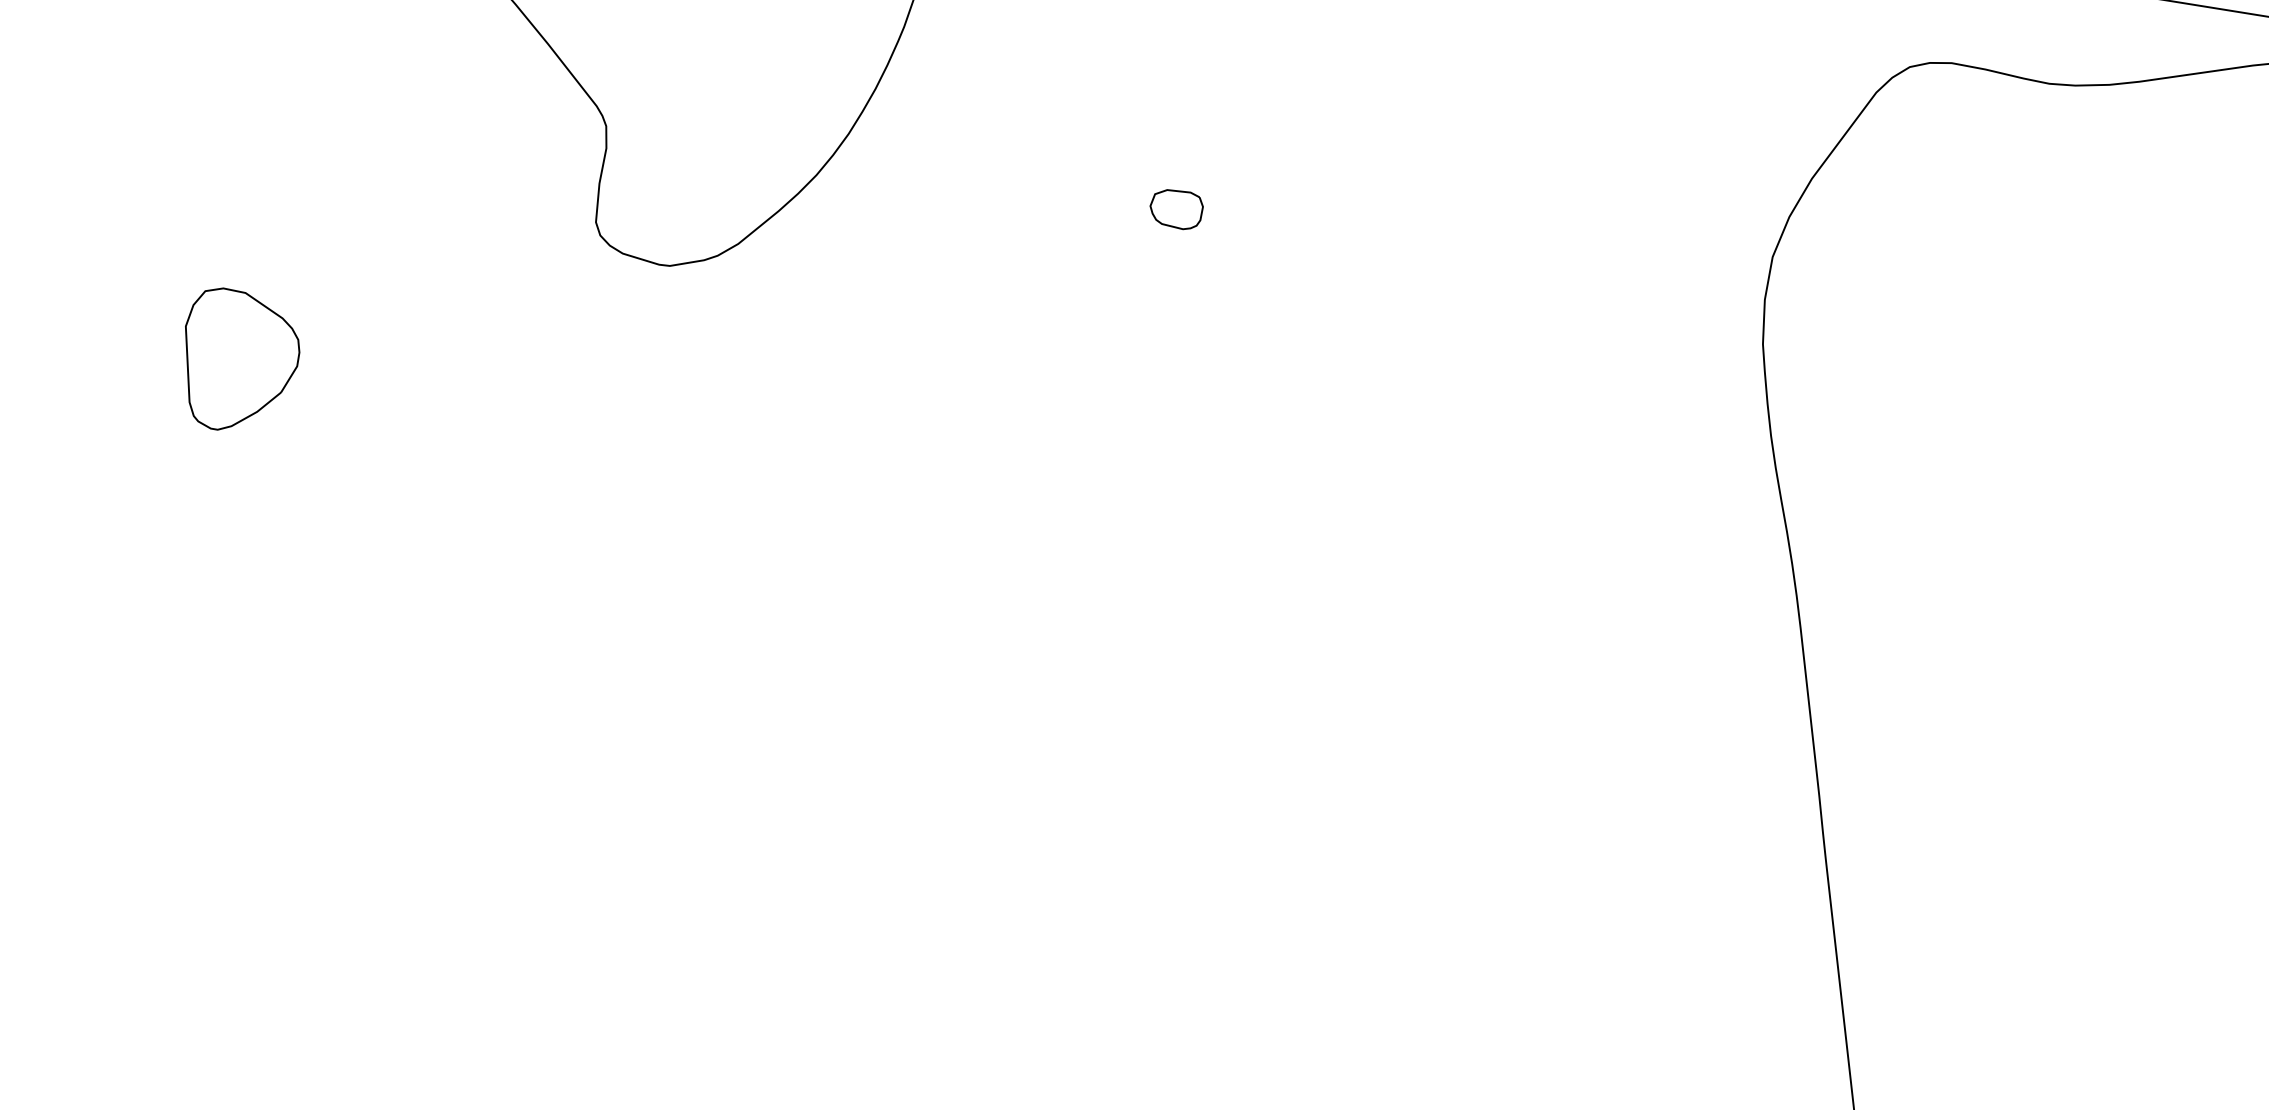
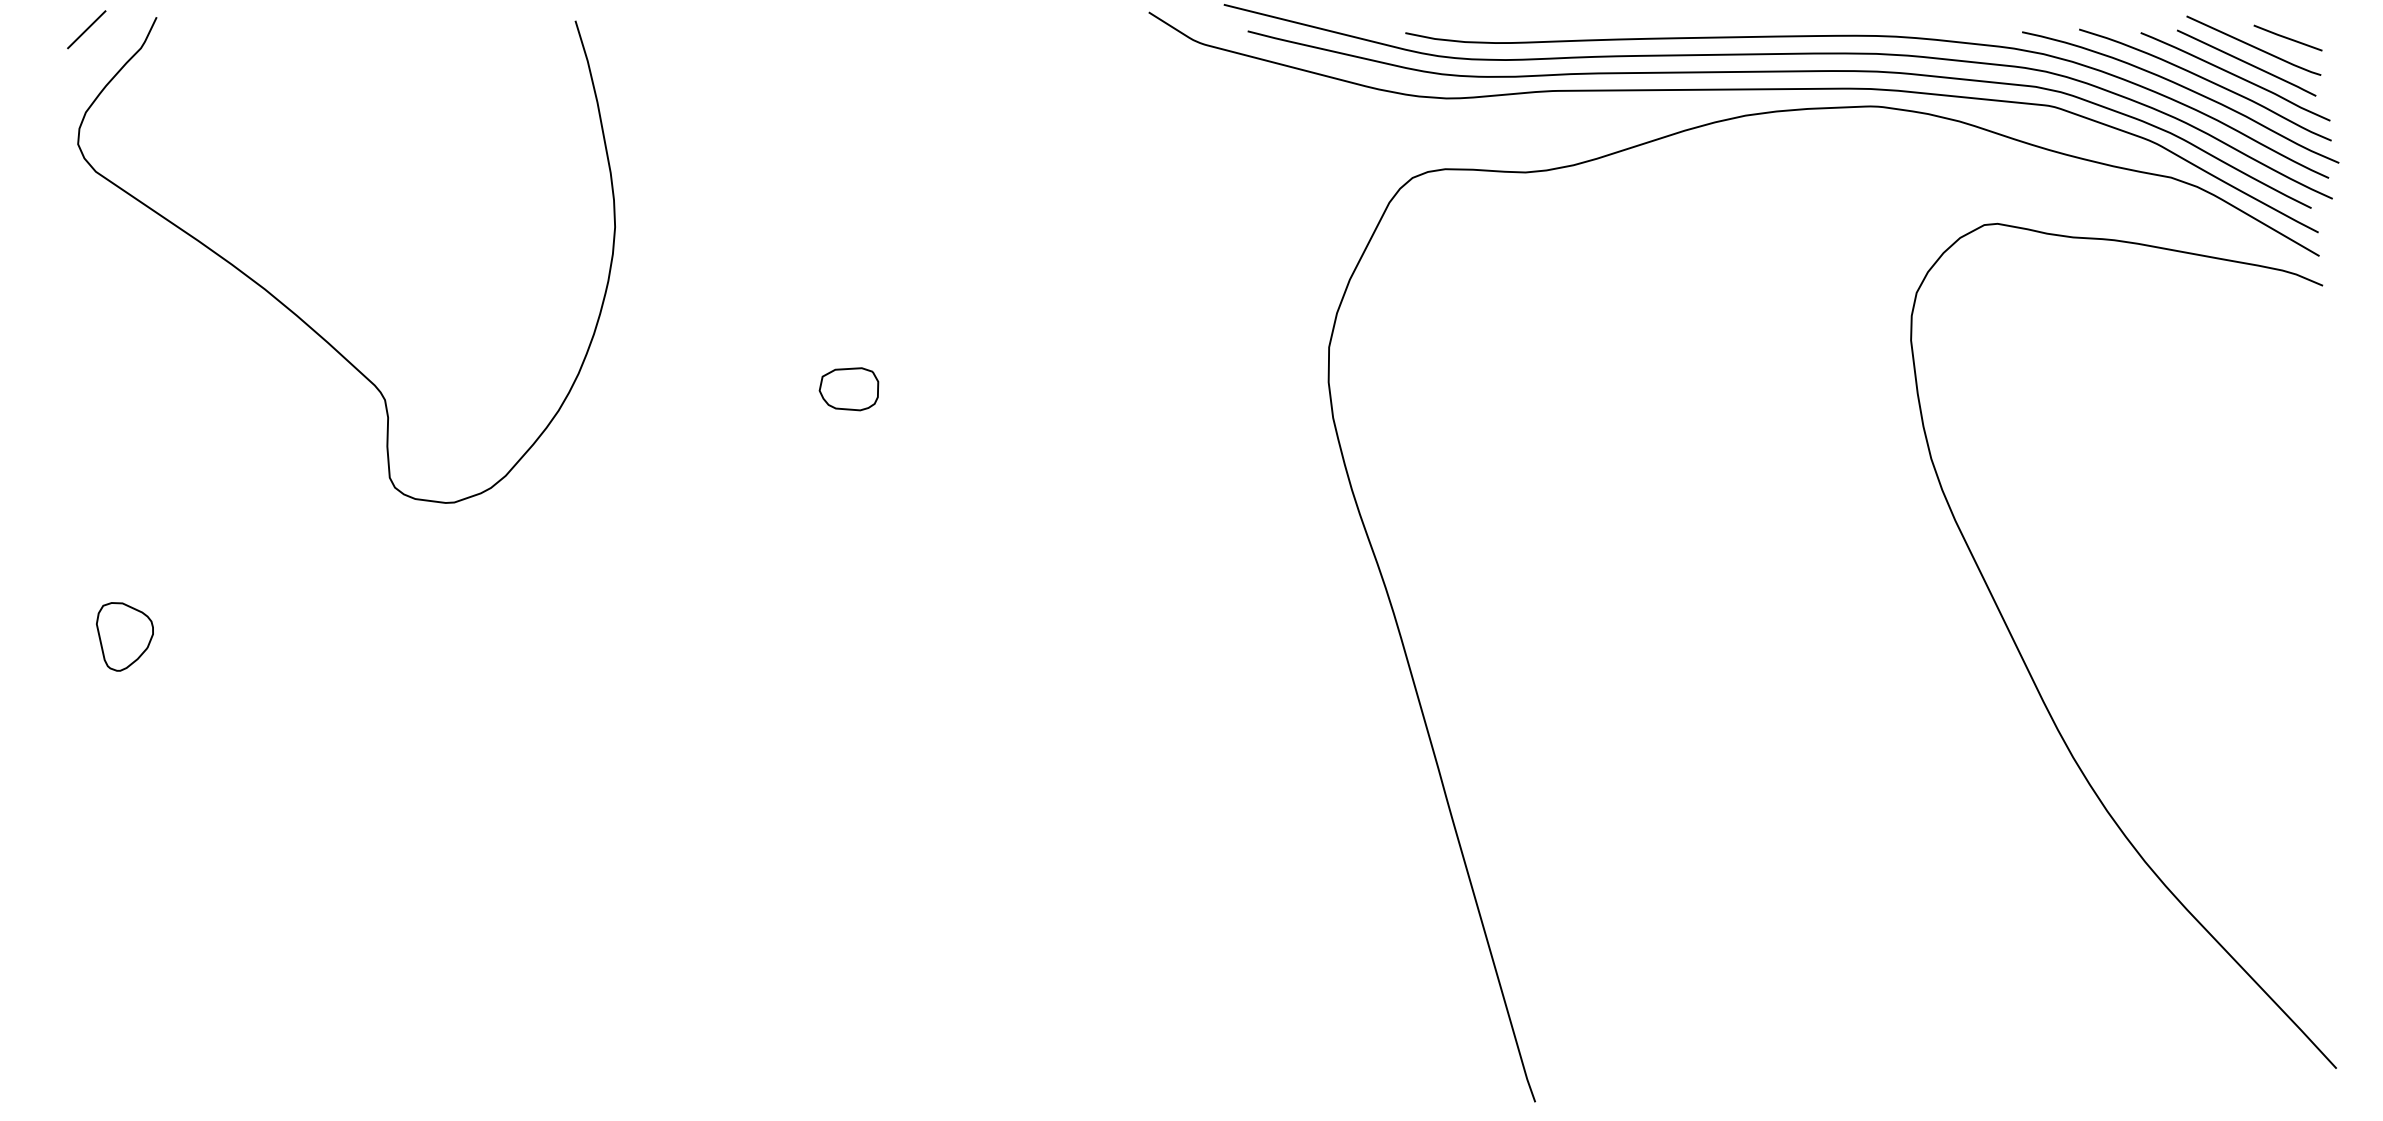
part: (1175, 209) -> (848, 389), size x1.4
part: (238, 361) -> (124, 636), size x0.6

